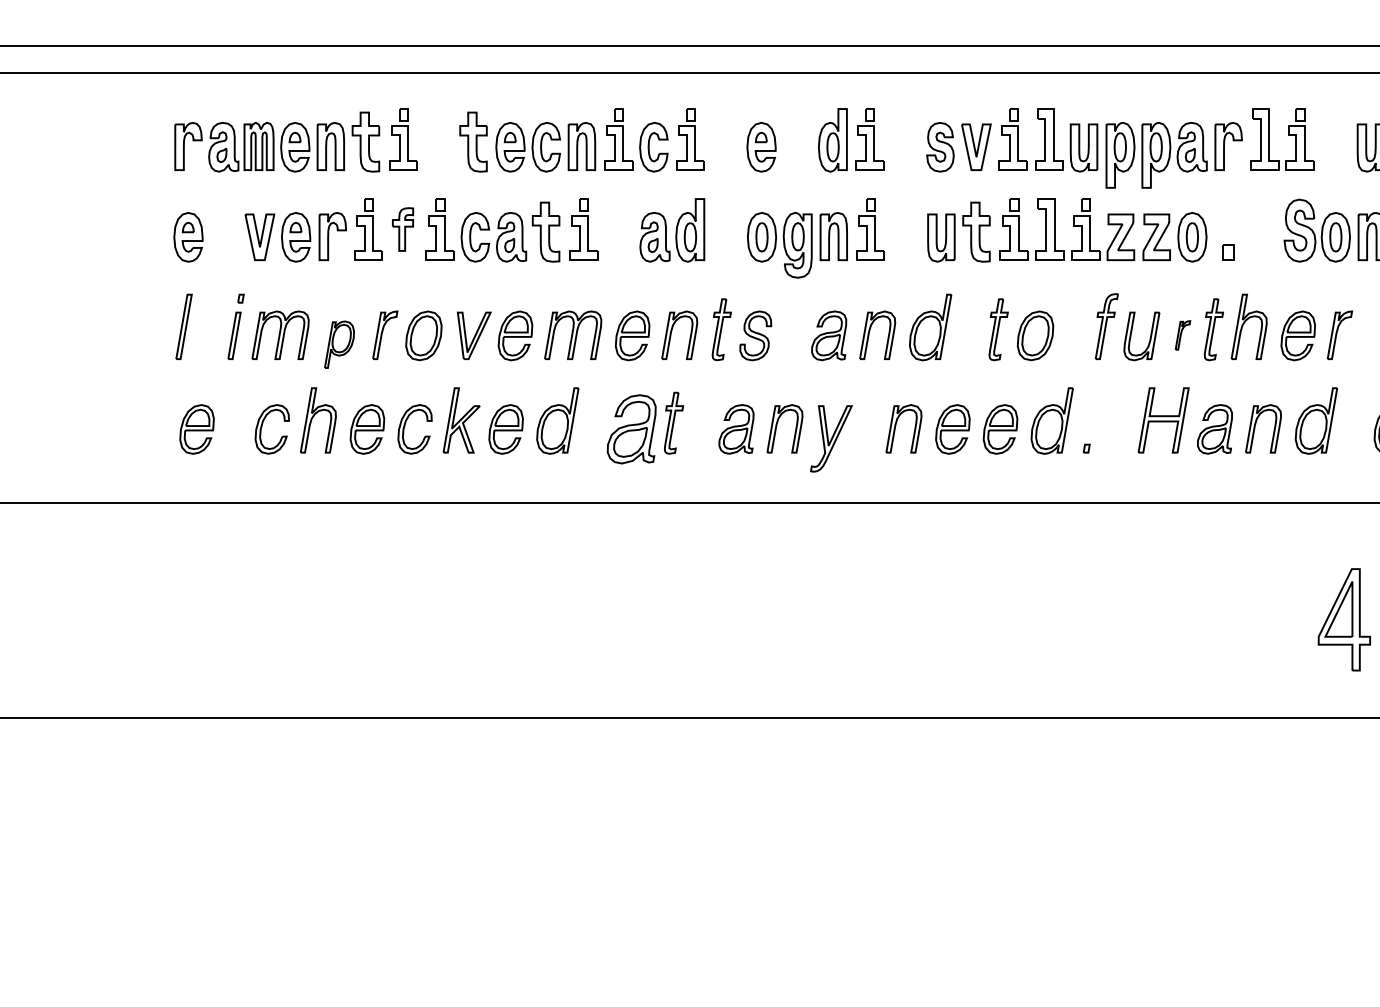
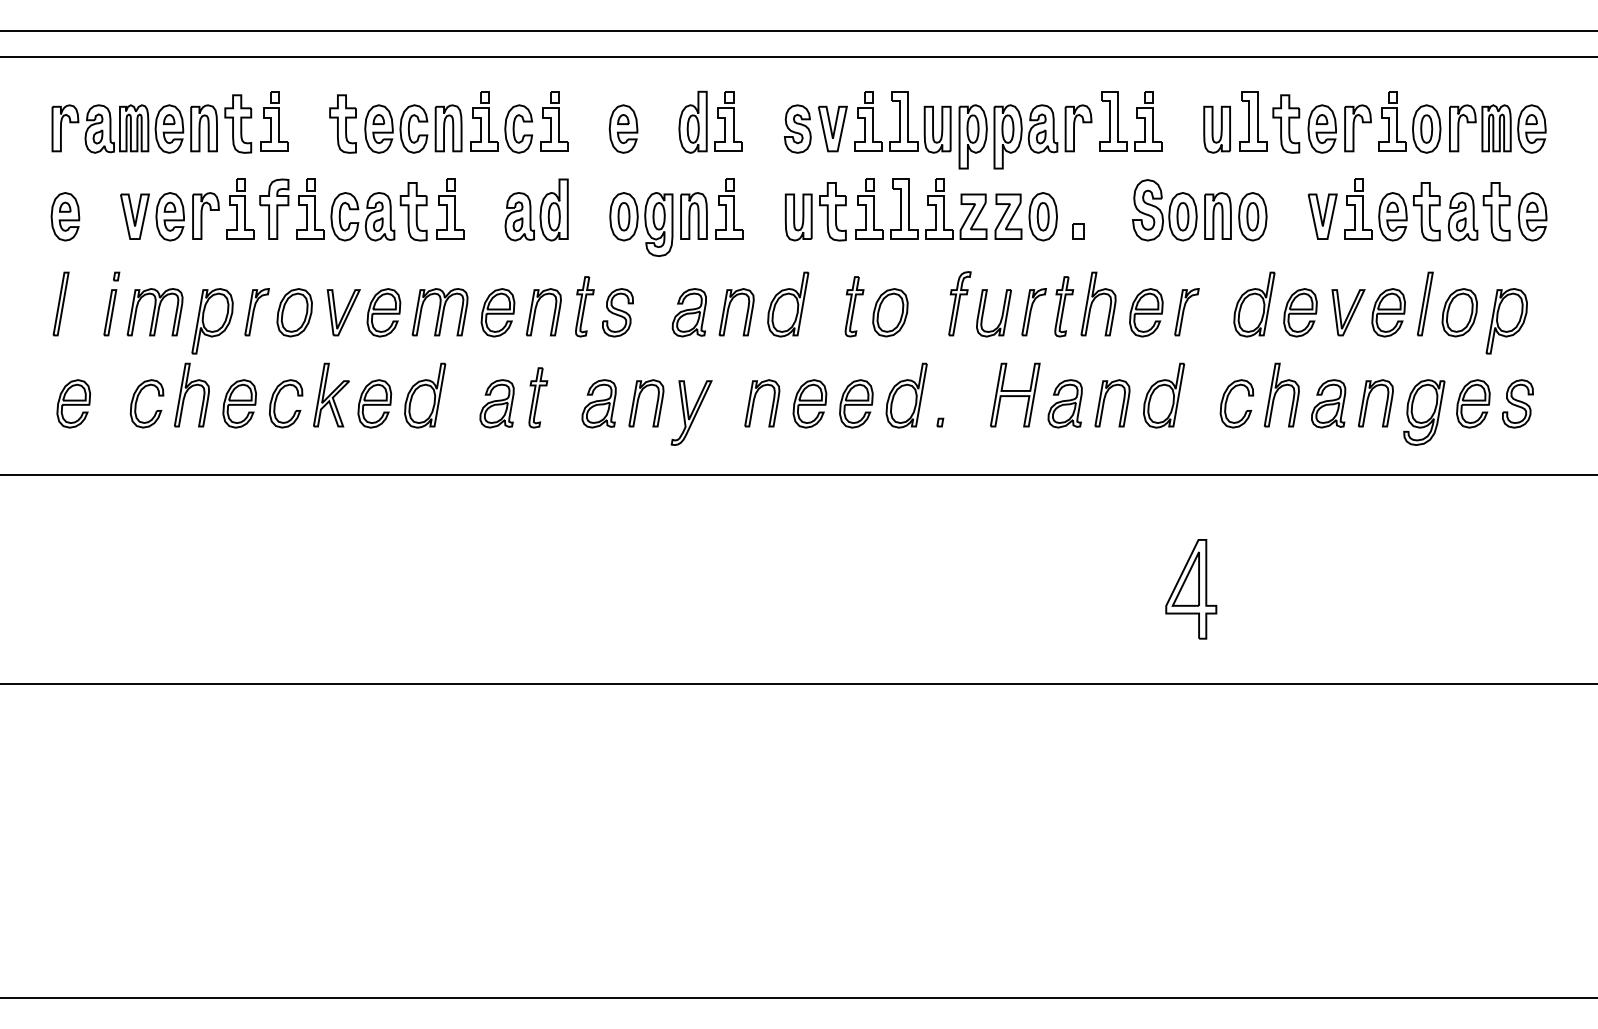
part: (403, 228) -> (274, 208), size x1.43
part: (1182, 335) -> (1033, 312), size x1.67
part: (339, 344) -> (212, 321), size x1.43
part: (631, 429) -> (496, 403), size x0.71

